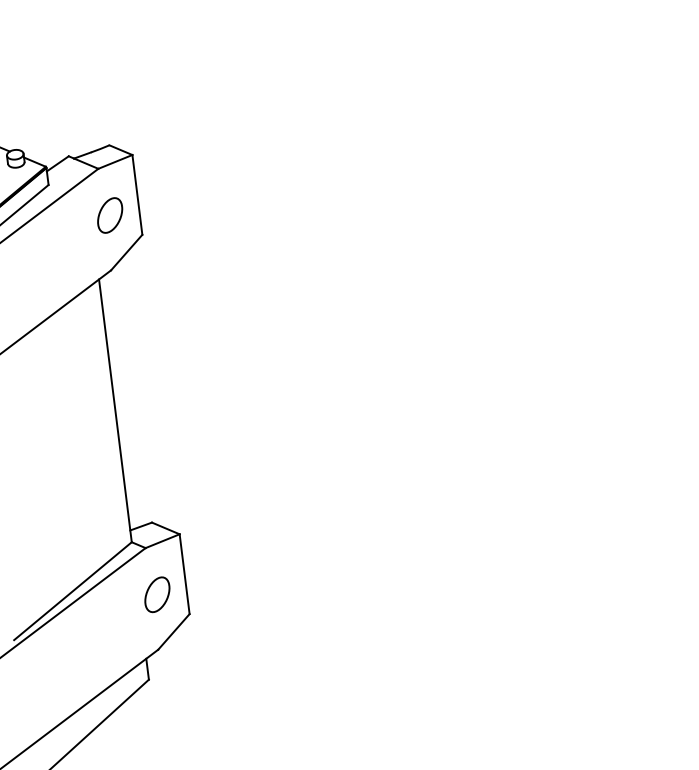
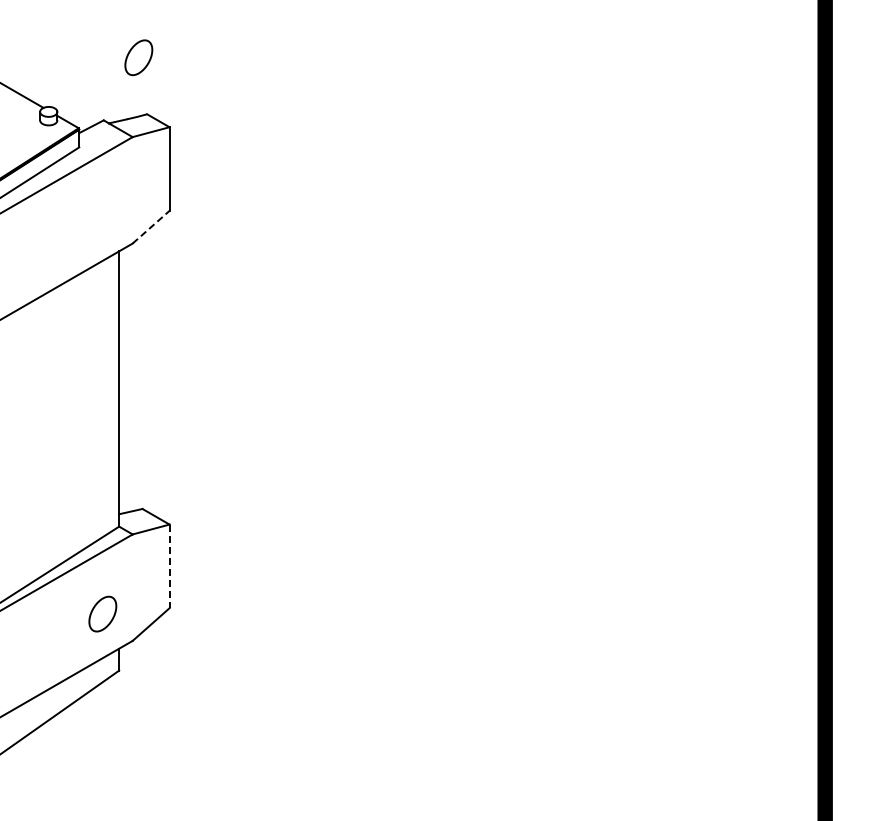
part: (109, 215) -> (138, 57), moved
line: (127, 252) -> (151, 227), solid -> dashed
line: (184, 574) -> (169, 566), solid -> dashed
part: (156, 594) -> (102, 613), moved

